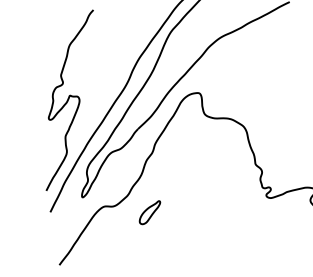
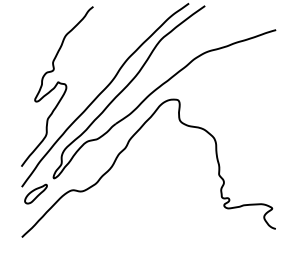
part: (149, 212) -> (35, 193), moved

